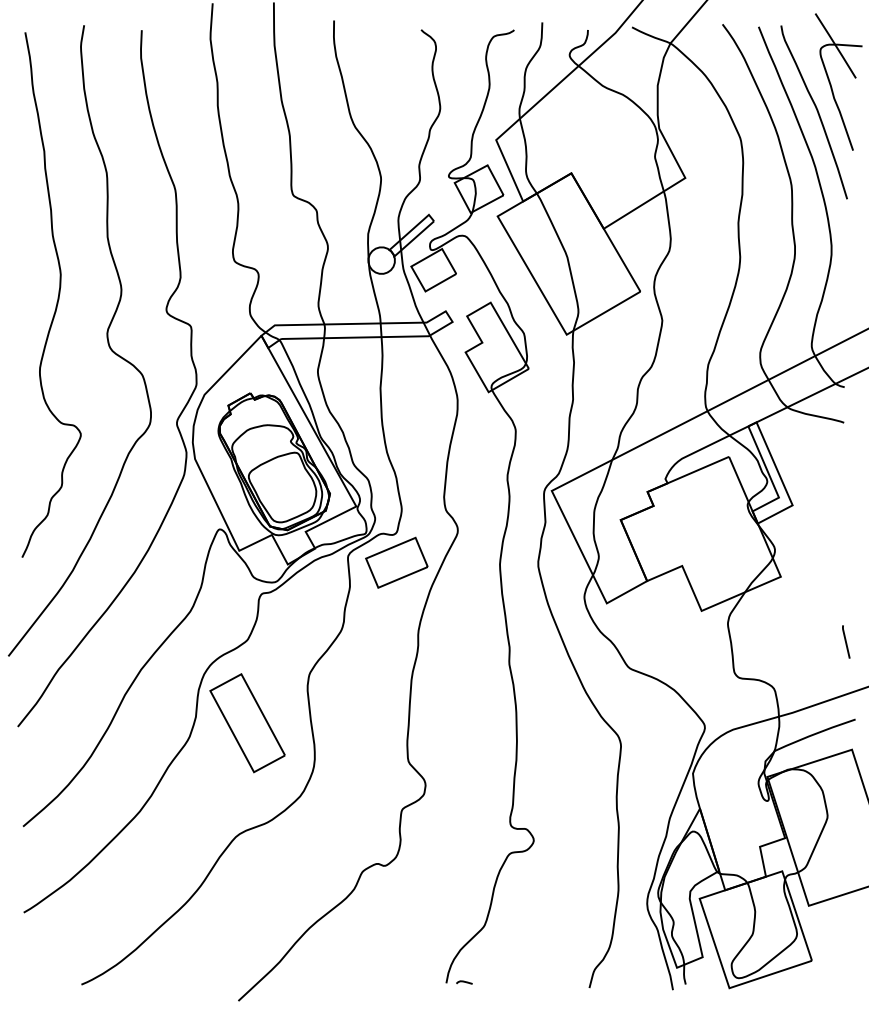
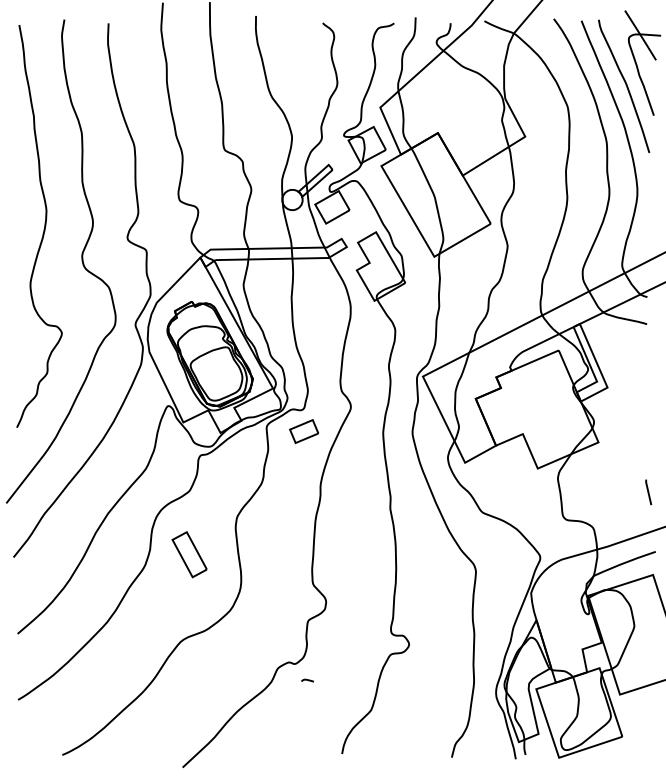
part: (396, 562) -> (303, 431), size x0.6
part: (247, 723) -> (189, 554), size x0.6
curve: (464, 982) -> (307, 680), moved

